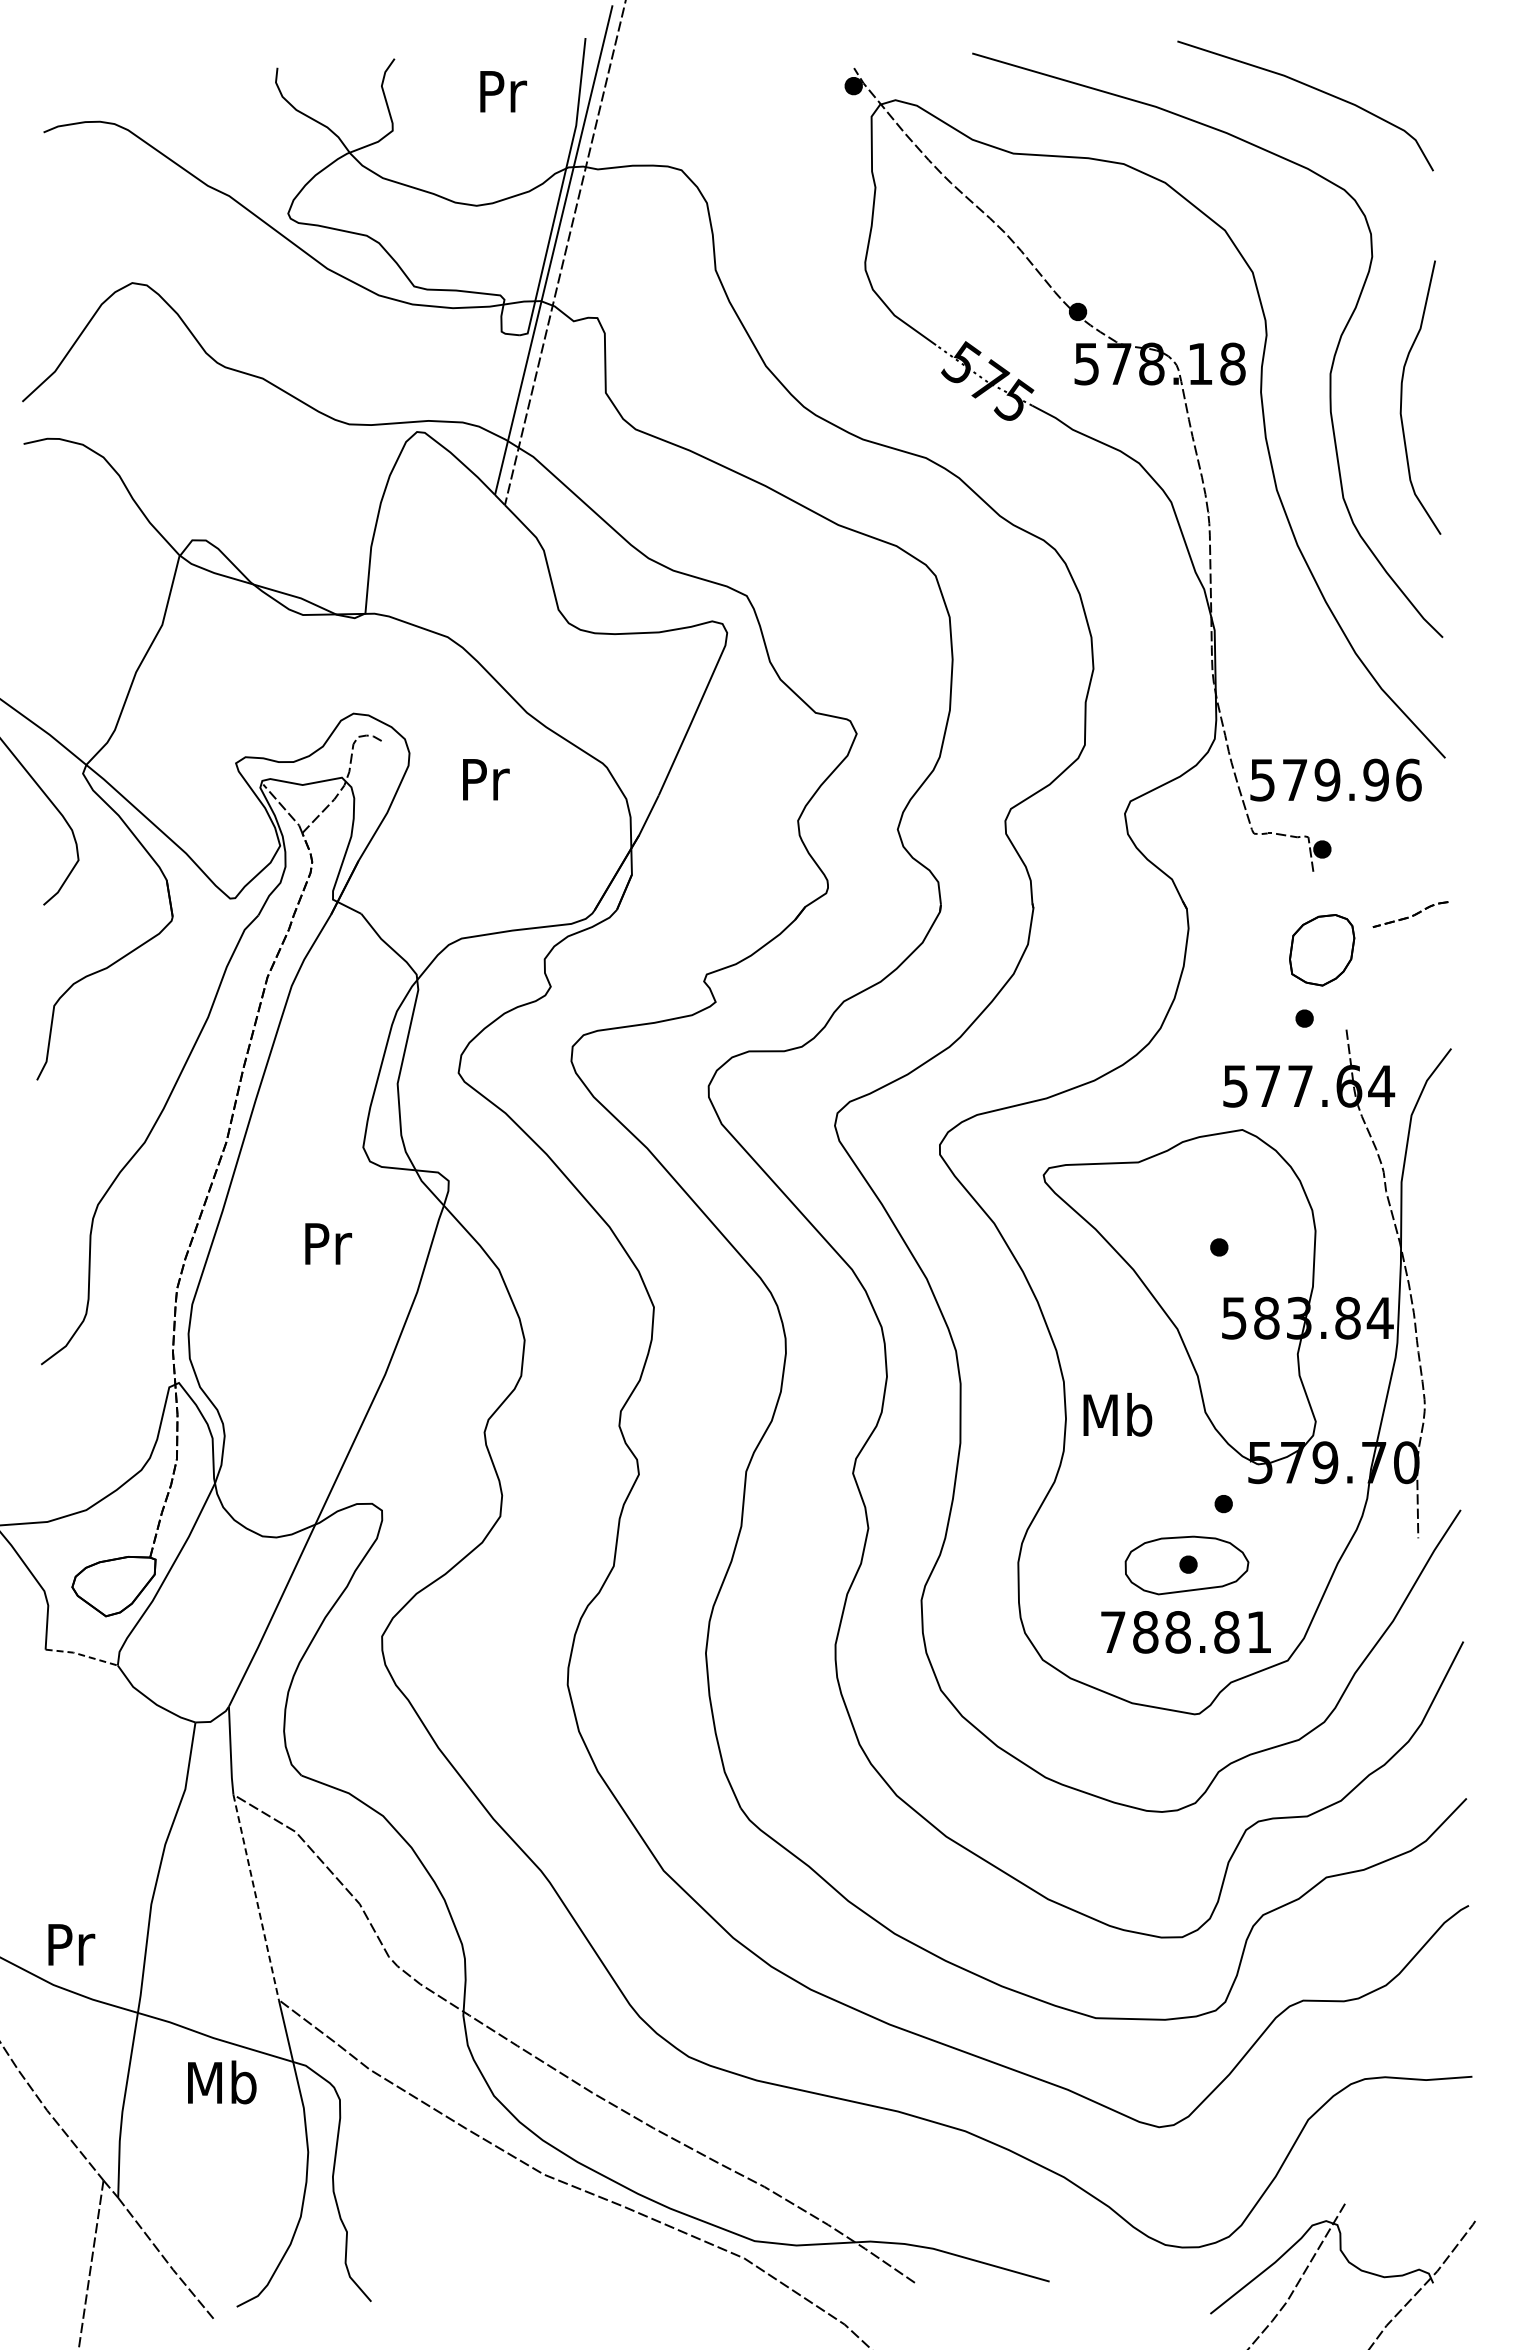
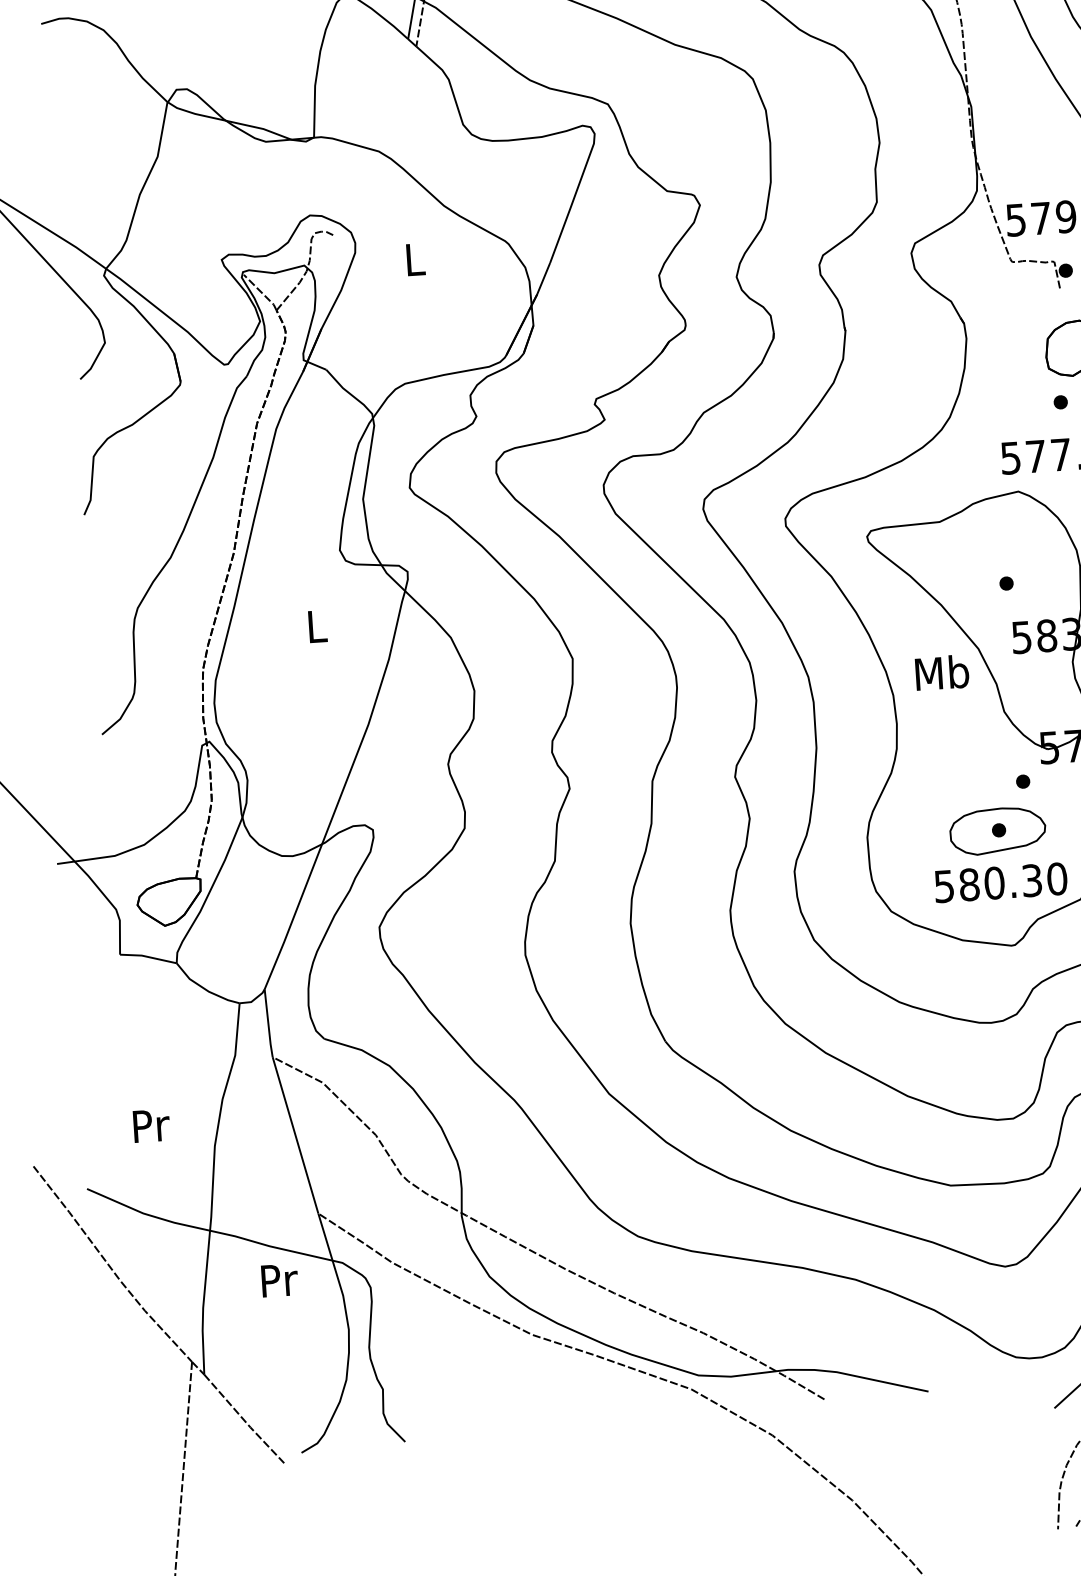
text: (486, 779) -> (416, 259), Pr -> L
text: (328, 1243) -> (317, 626), Pr -> L
text: (1117, 1414) -> (941, 672), moved
text: (1186, 1632) -> (1000, 882), 788.81 -> 580.30
line: (82, 1655) -> (148, 957), dashed -> solid
line: (256, 1896) -> (295, 1134), dashed -> solid
text: (71, 1944) -> (151, 1125), moved
text: (222, 2082) -> (279, 1280), Mb -> Pr

